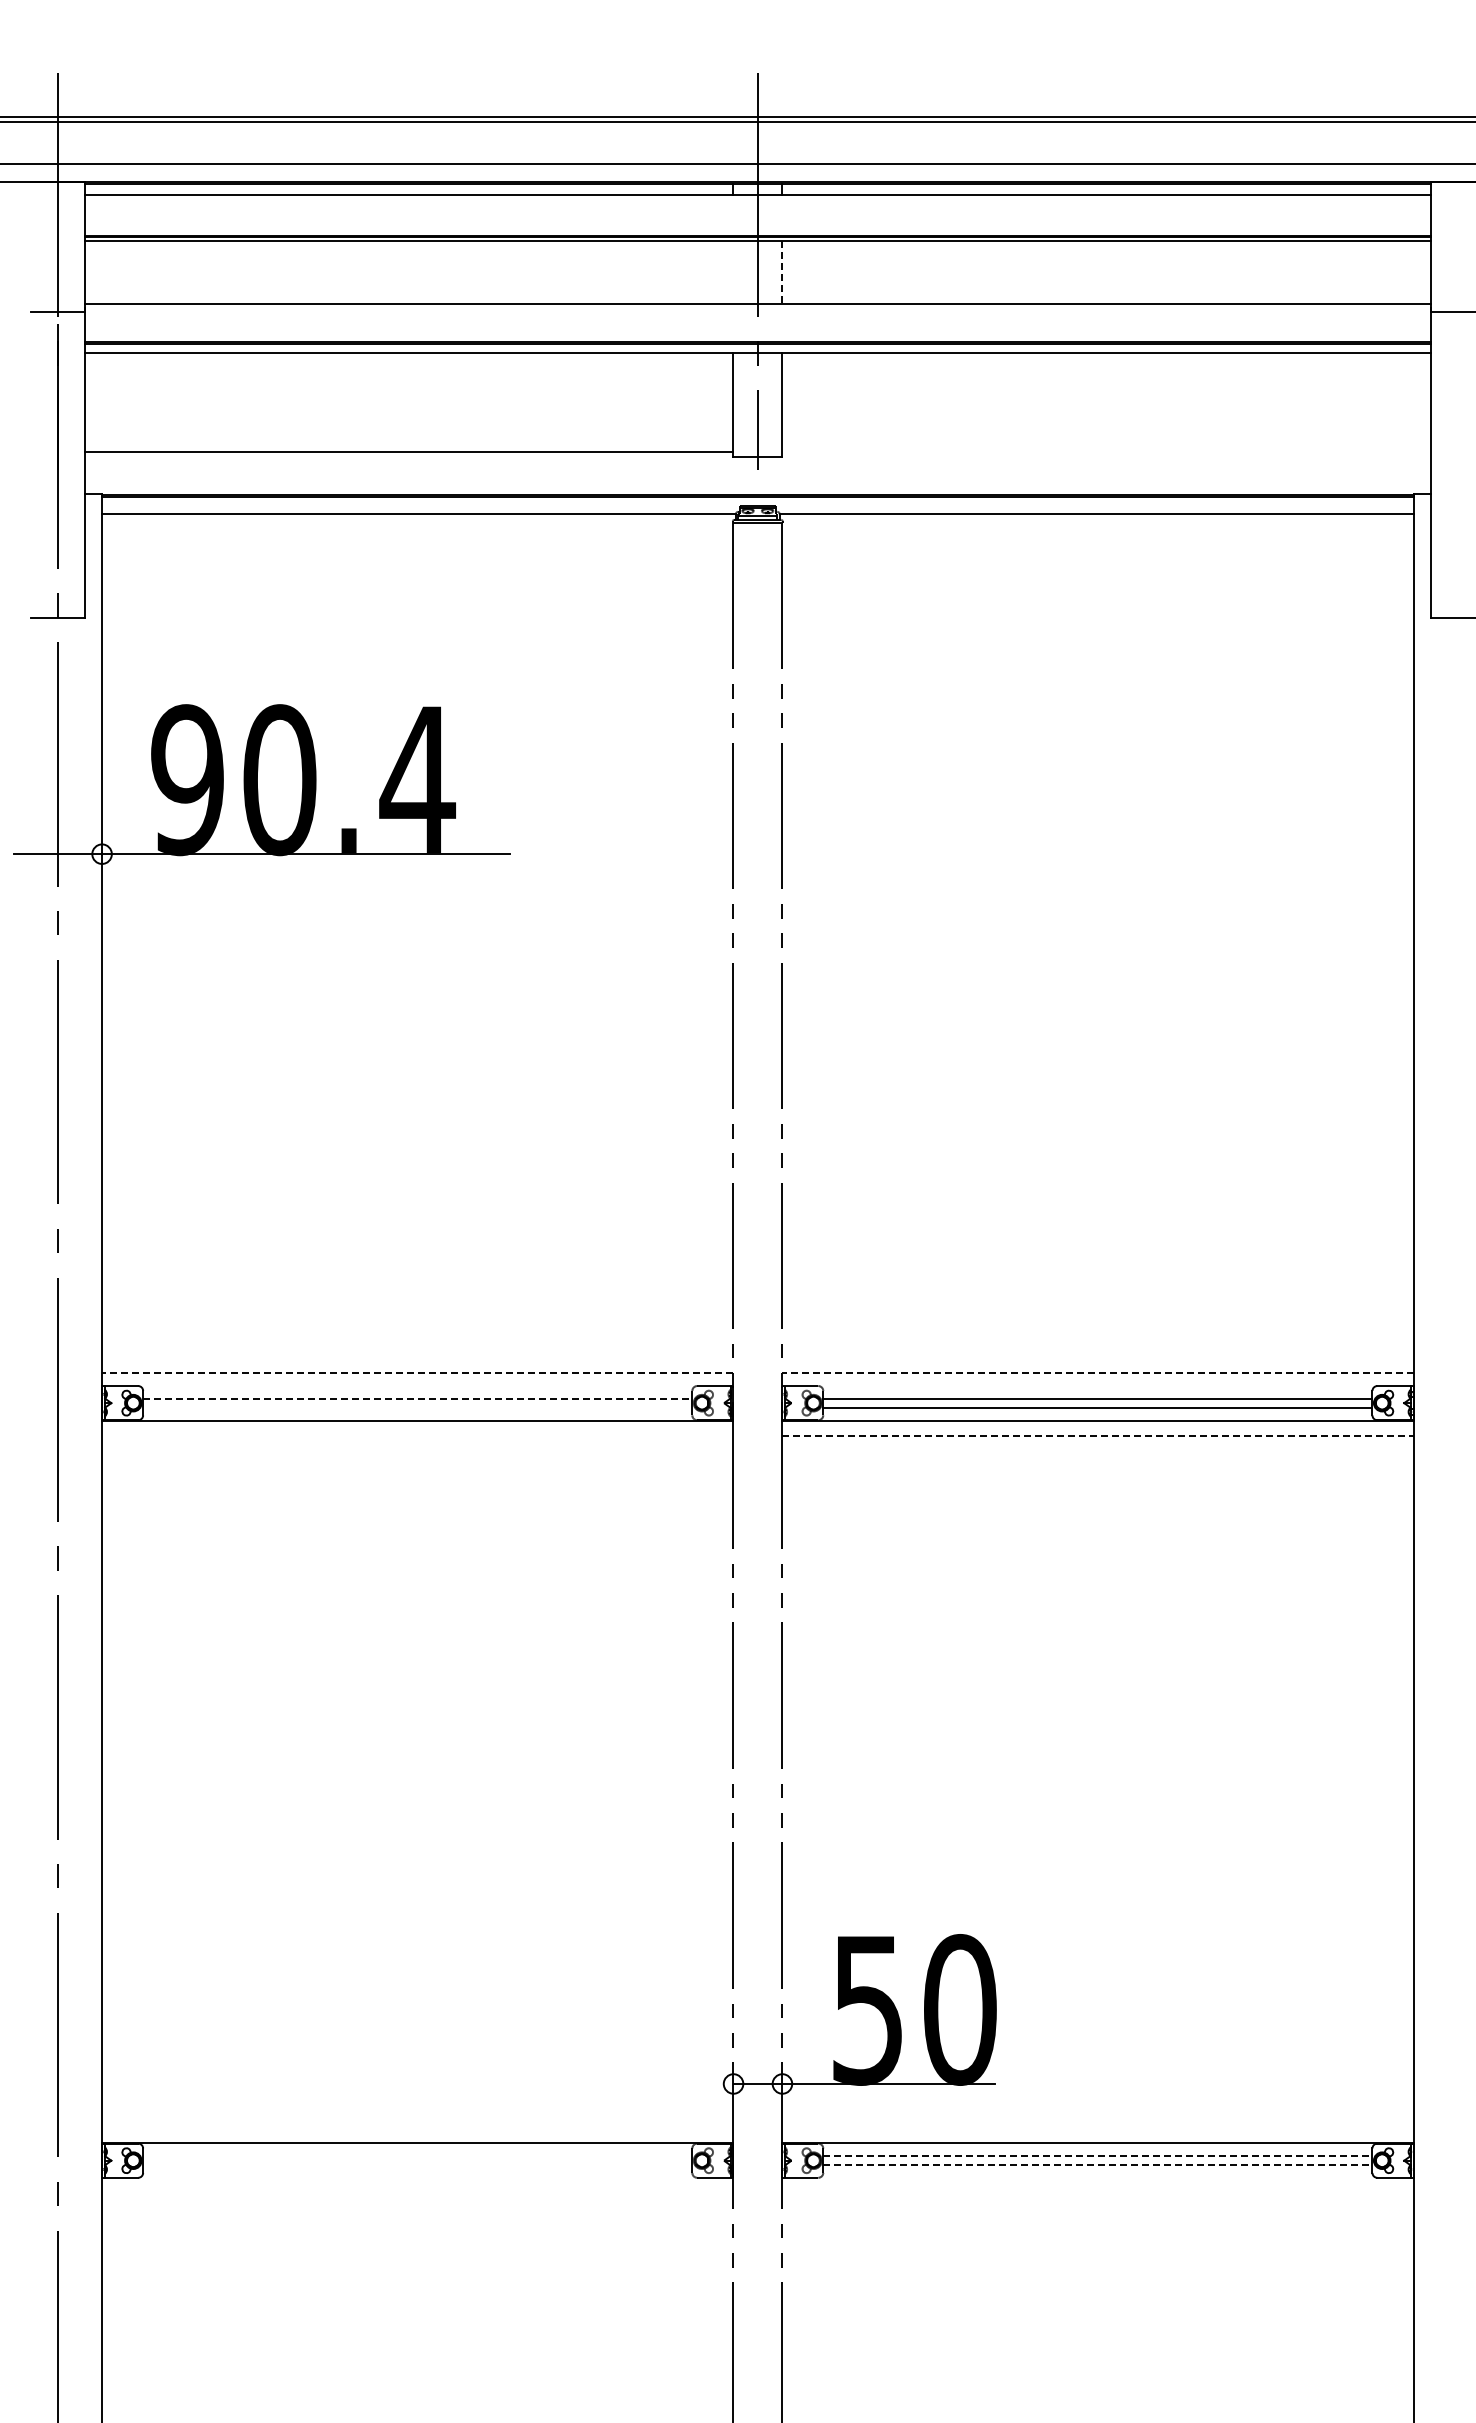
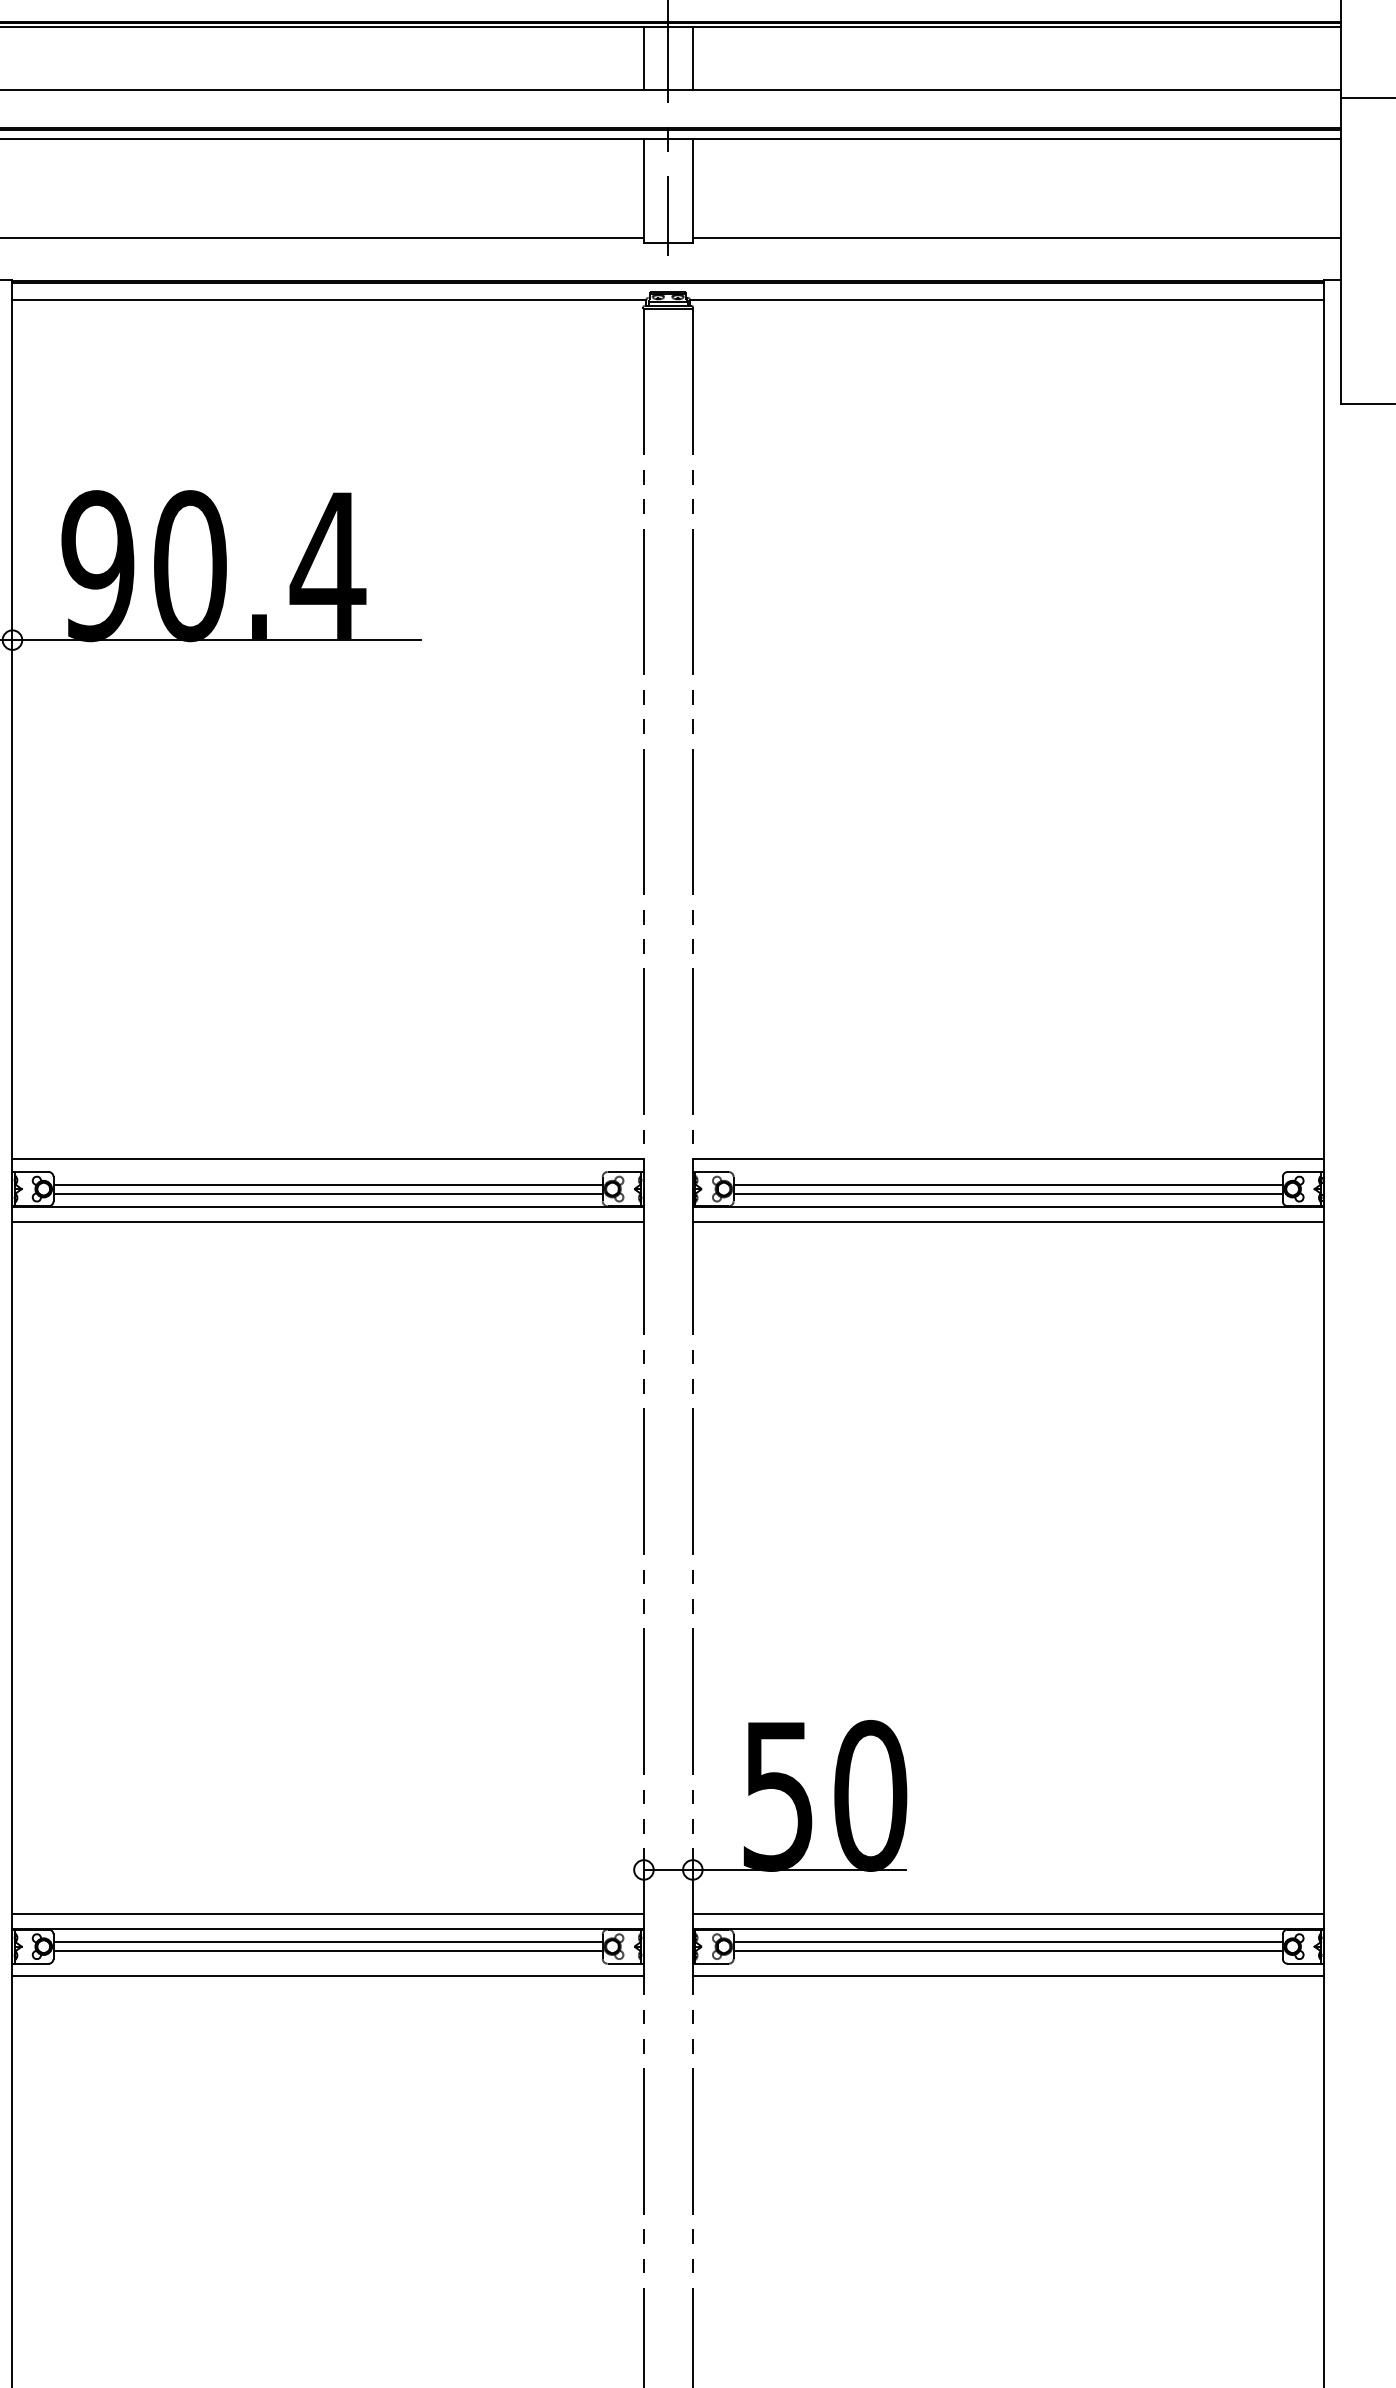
line: (733, 272) -> (643, 58), added
line: (782, 273) -> (692, 59), dashed -> solid
line: (1106, 452) -> (1016, 238), added
line: (417, 1373) -> (327, 1159), dashed -> solid
line: (1097, 1373) -> (1007, 1159), dashed -> solid
line: (417, 1398) -> (327, 1184), dashed -> solid
line: (417, 1407) -> (327, 1193), added
line: (417, 1435) -> (327, 1221), added
line: (1097, 1435) -> (1007, 1221), dashed -> solid
line: (417, 2127) -> (327, 1913), added
line: (1097, 2127) -> (1007, 1913), added
line: (417, 2156) -> (327, 1942), added
line: (1097, 2156) -> (1007, 1942), dashed -> solid
line: (417, 2165) -> (327, 1951), added
line: (1097, 2165) -> (1007, 1951), dashed -> solid
line: (417, 2190) -> (327, 1976), added
line: (1097, 2190) -> (1007, 1976), added

